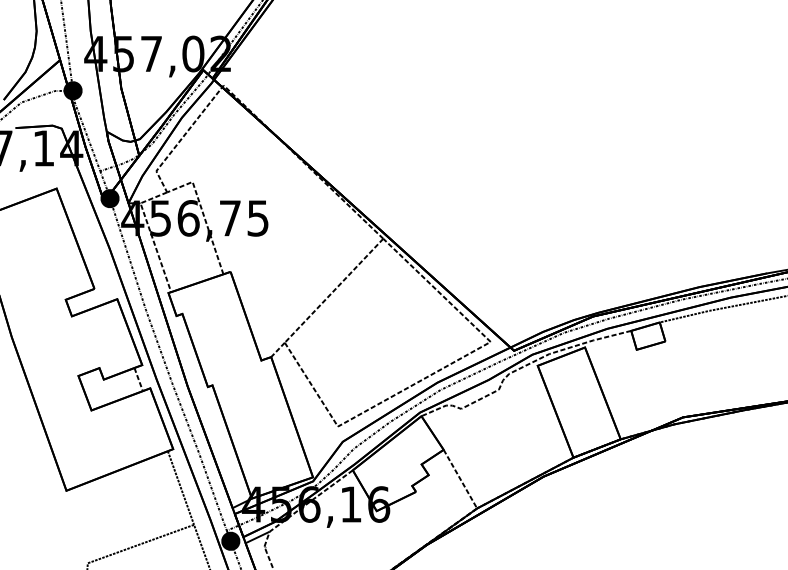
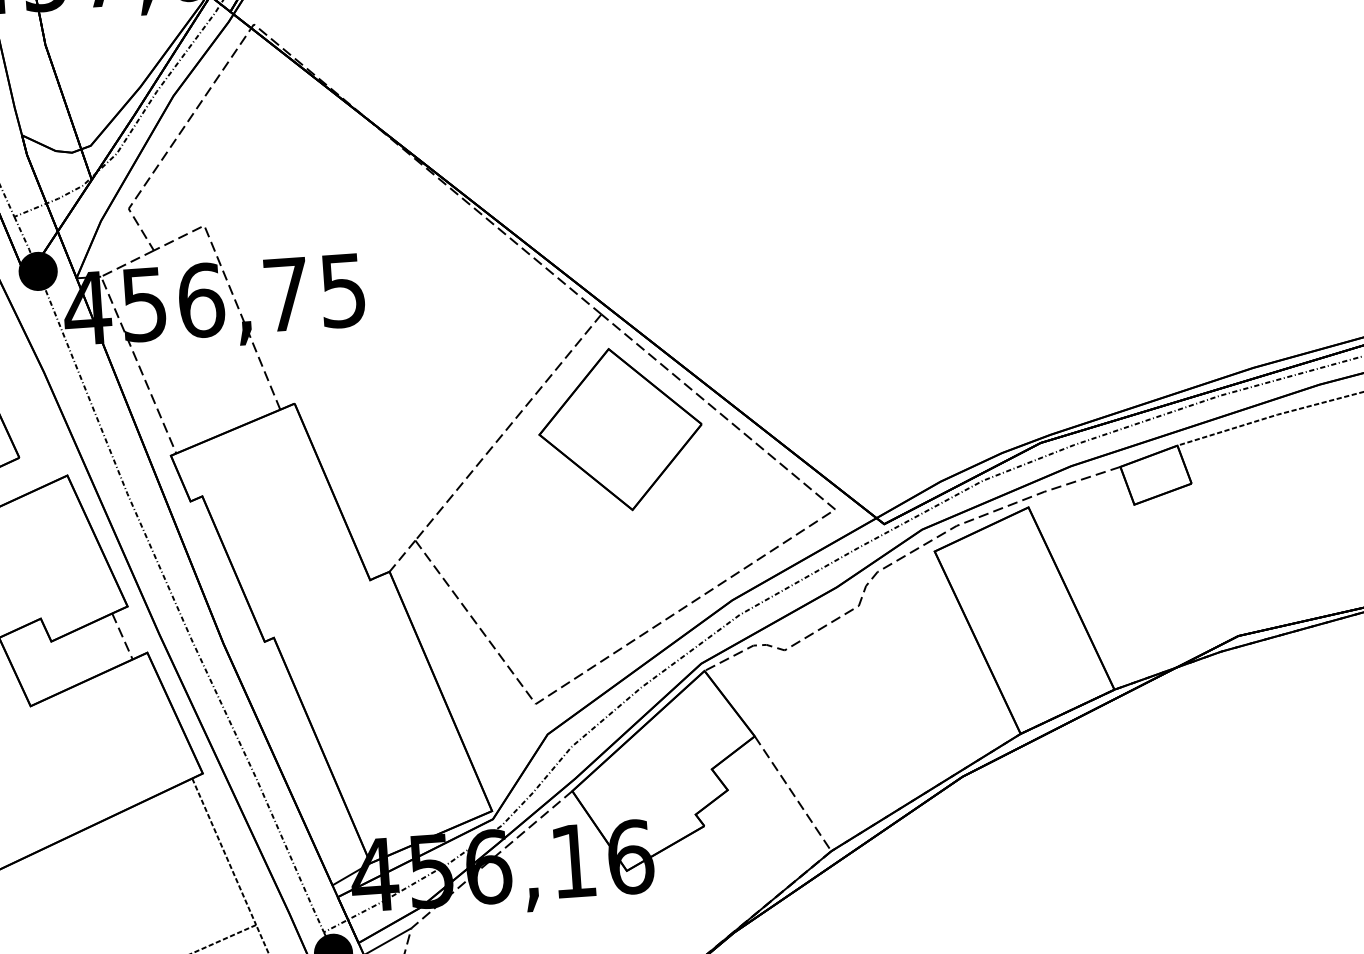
part: (387, 295) -> (618, 429), added

